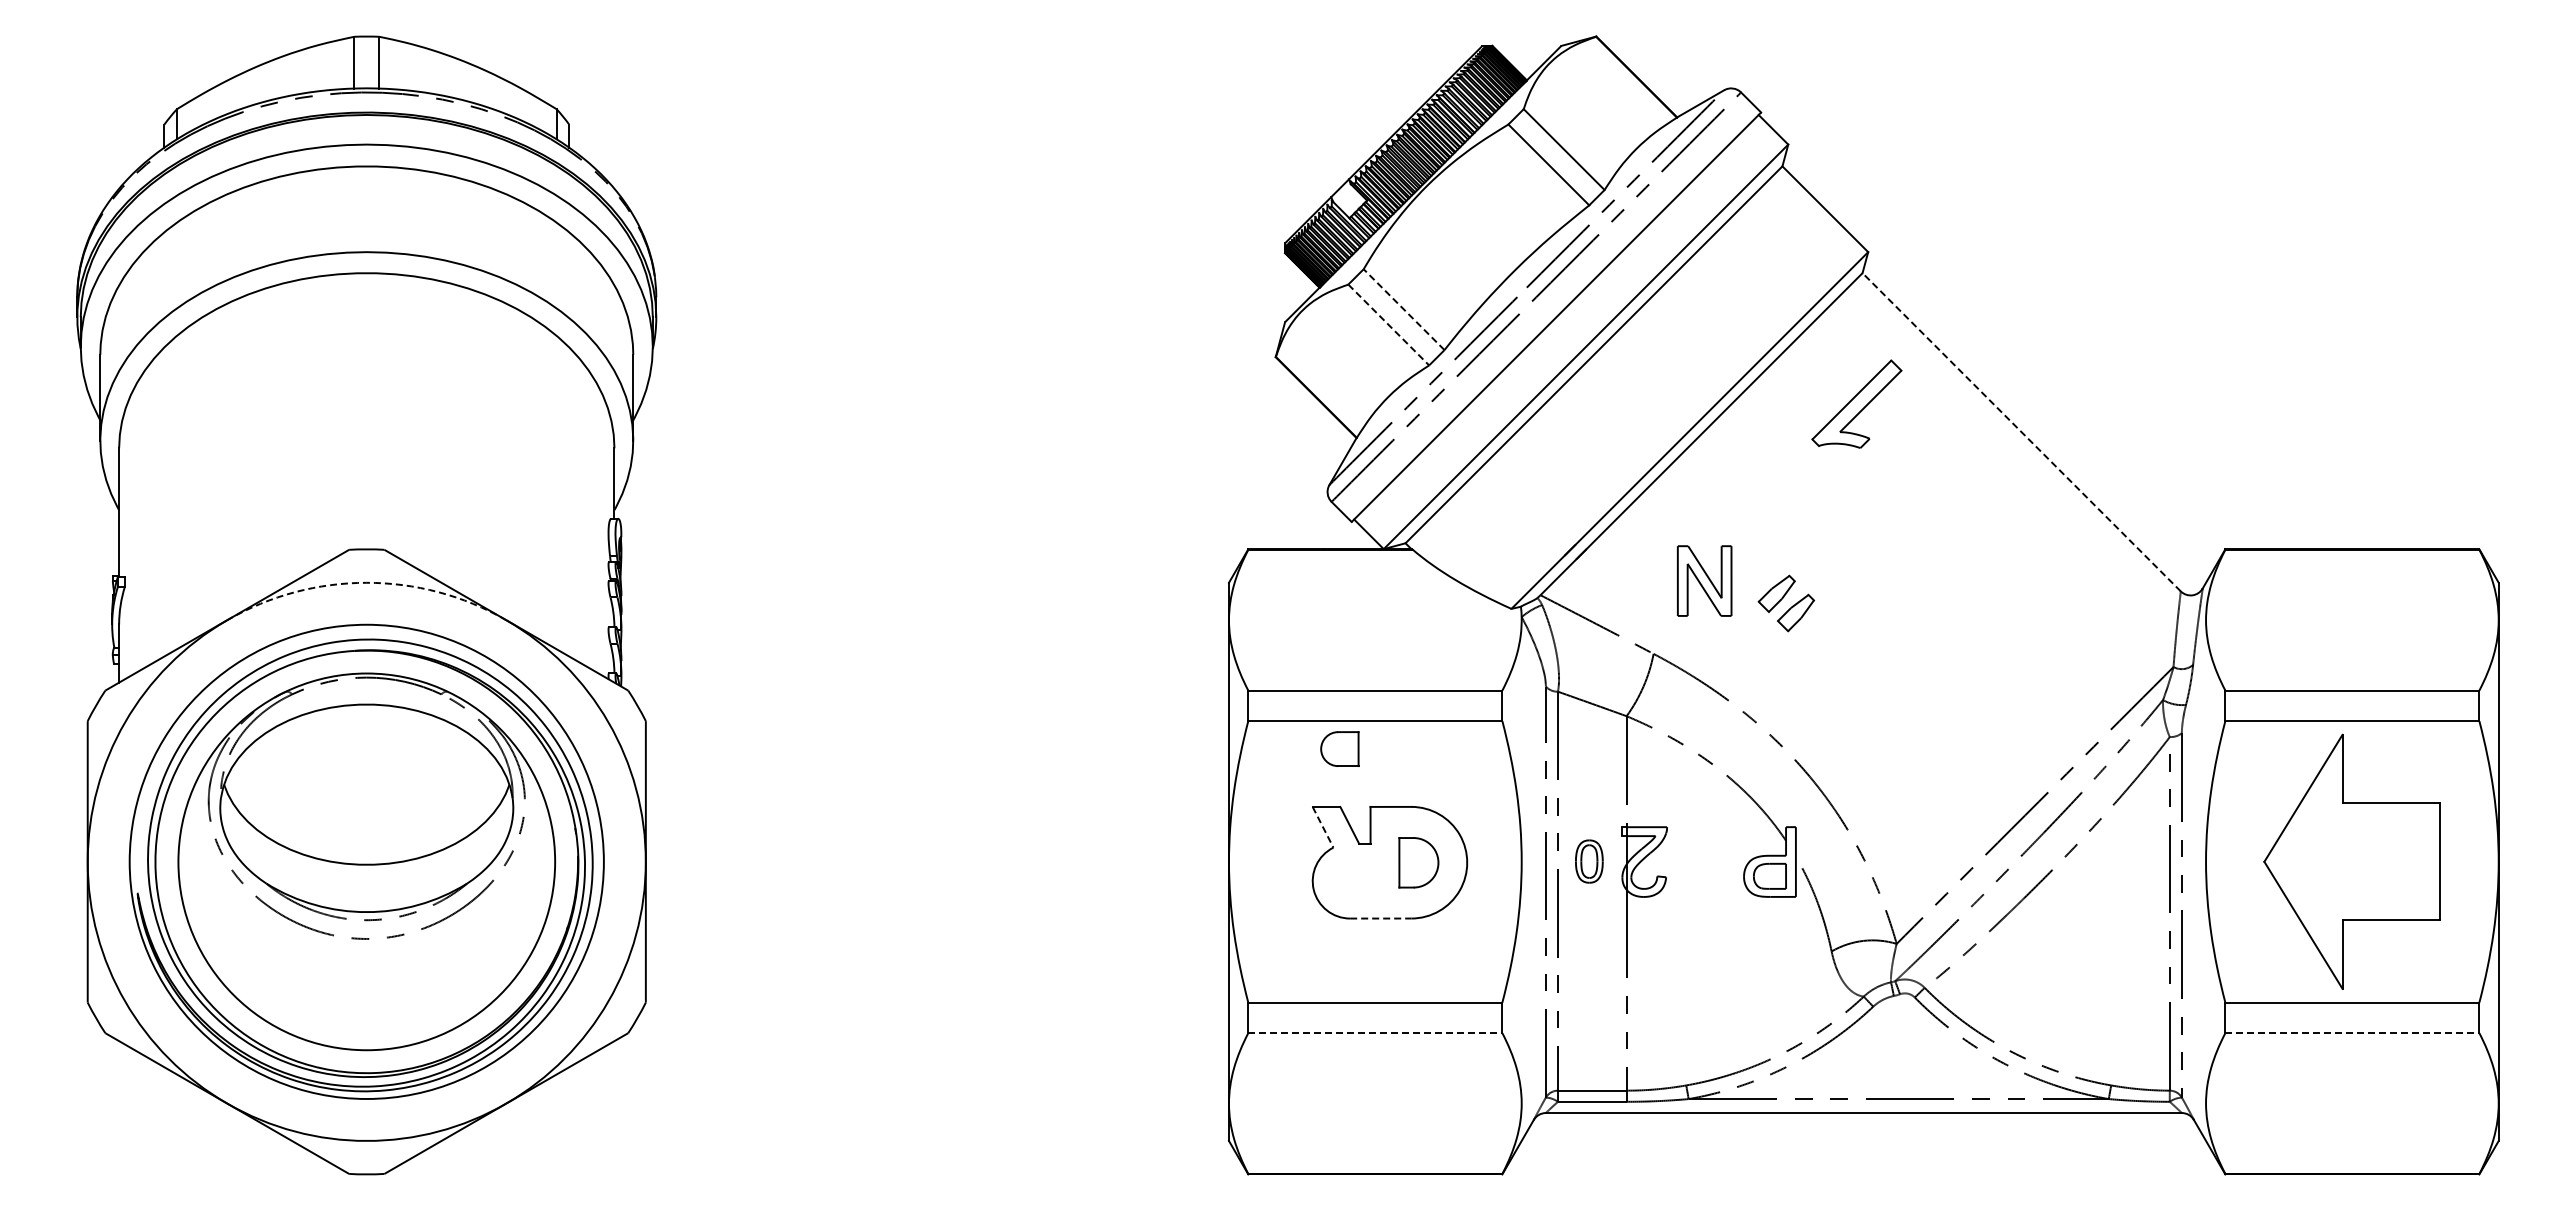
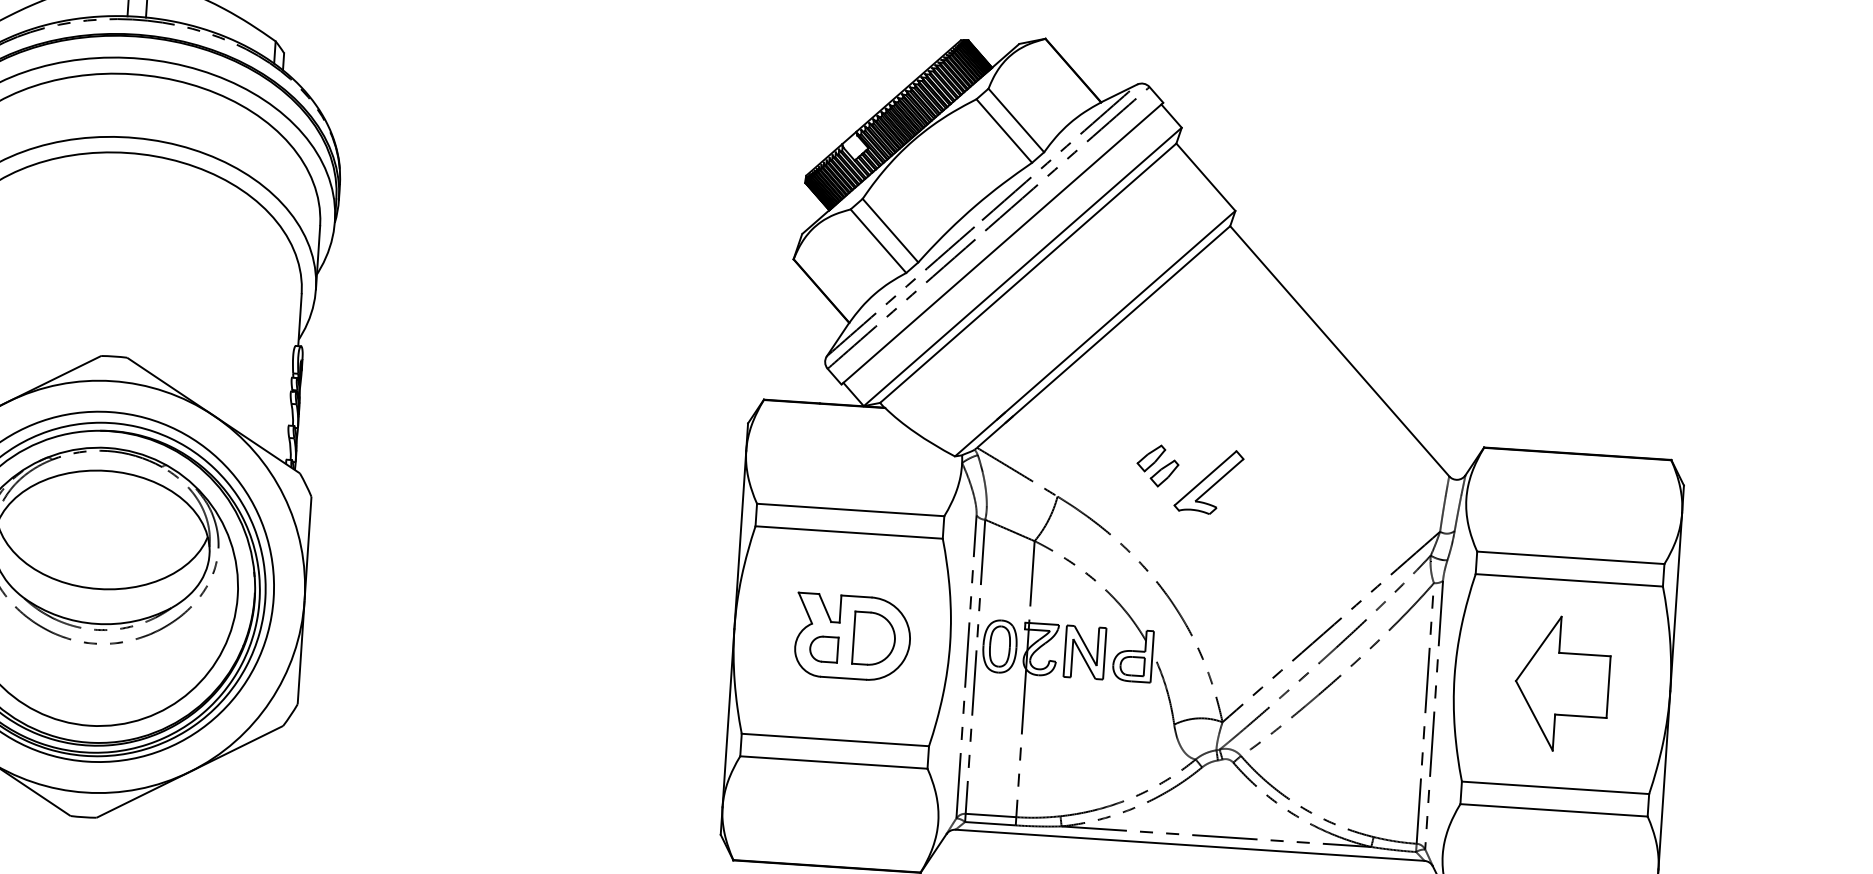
line: (1403, 309) -> (890, 230), dashed -> solid
line: (1389, 325) -> (878, 241), dashed -> solid
part: (1856, 403) -> (1208, 481), moved
line: (2021, 431) -> (1339, 350), dashed -> solid
part: (1704, 580) -> (1084, 652), moved
arc: (366, 582) -> (112, 380), dashed -> solid
part: (1339, 748) -> (823, 648), moved
line: (1323, 827) -> (805, 608), dashed -> solid
part: (1589, 861) -> (1000, 646), size x1.67
part: (2351, 861) -> (1561, 683), size x0.71
part: (1418, 862) -> (874, 638), size x1.43
line: (1380, 918) -> (843, 678), dashed -> solid
line: (1375, 1033) -> (833, 762), dashed -> solid
line: (2352, 1033) -> (1554, 810), dashed -> solid

